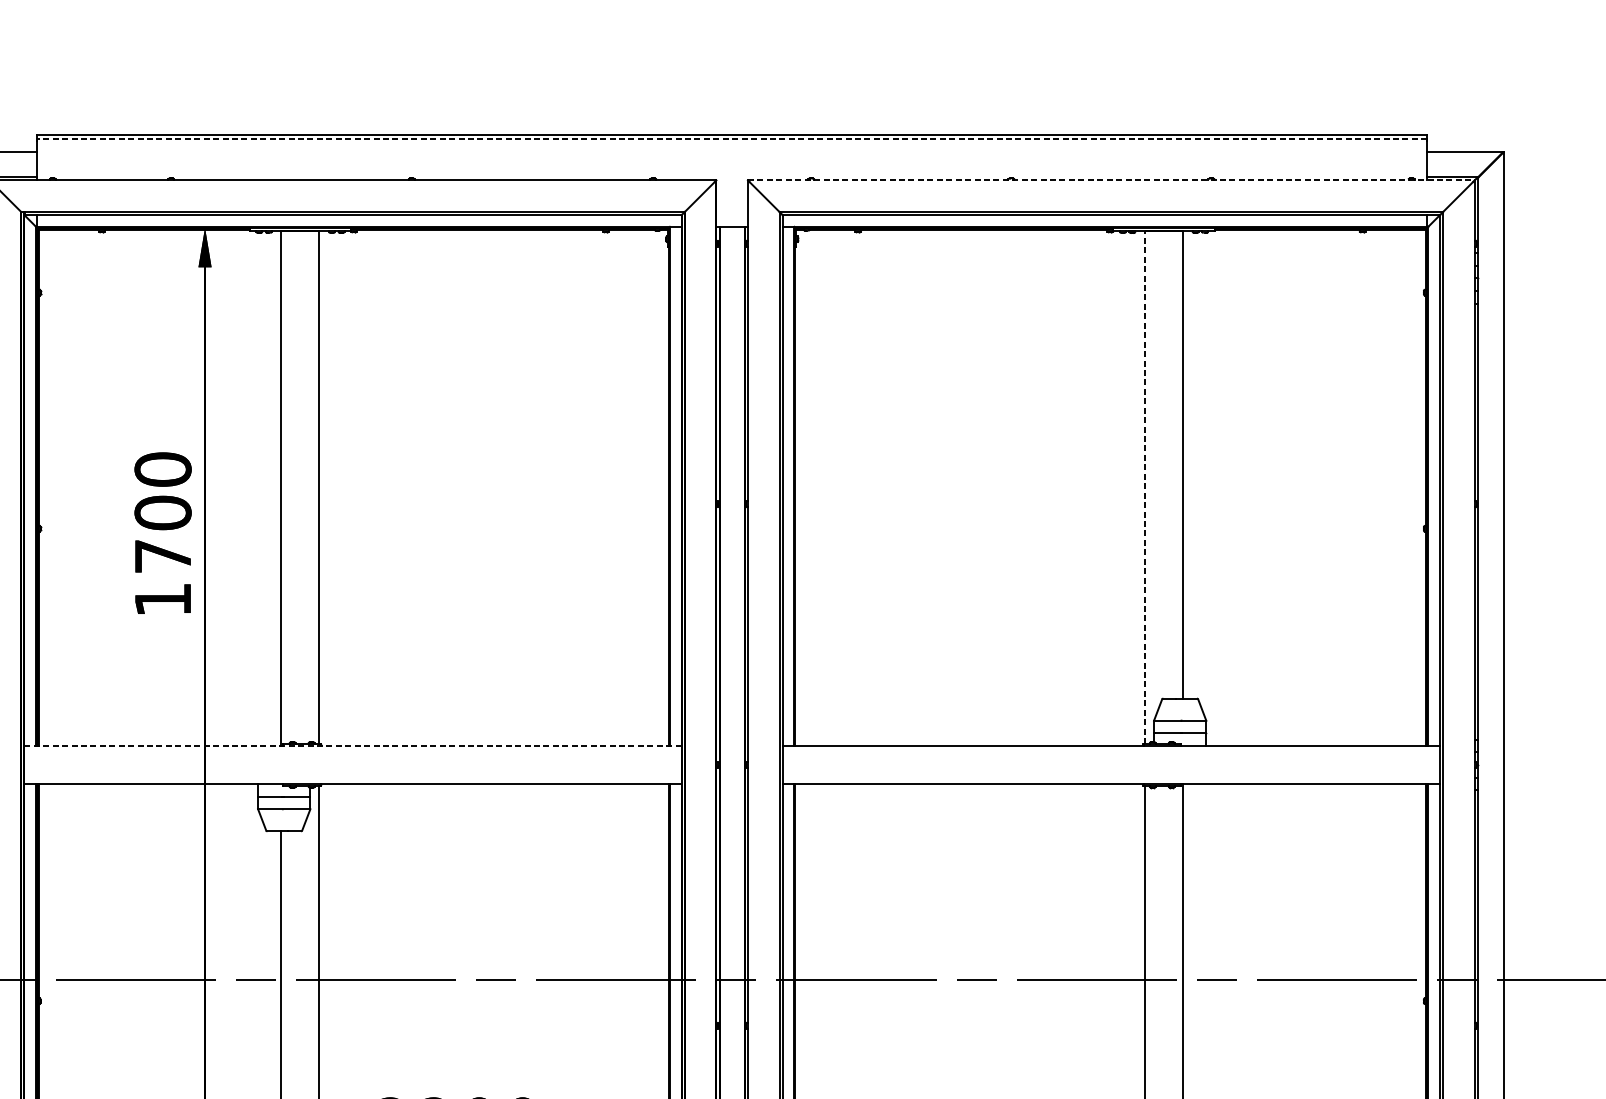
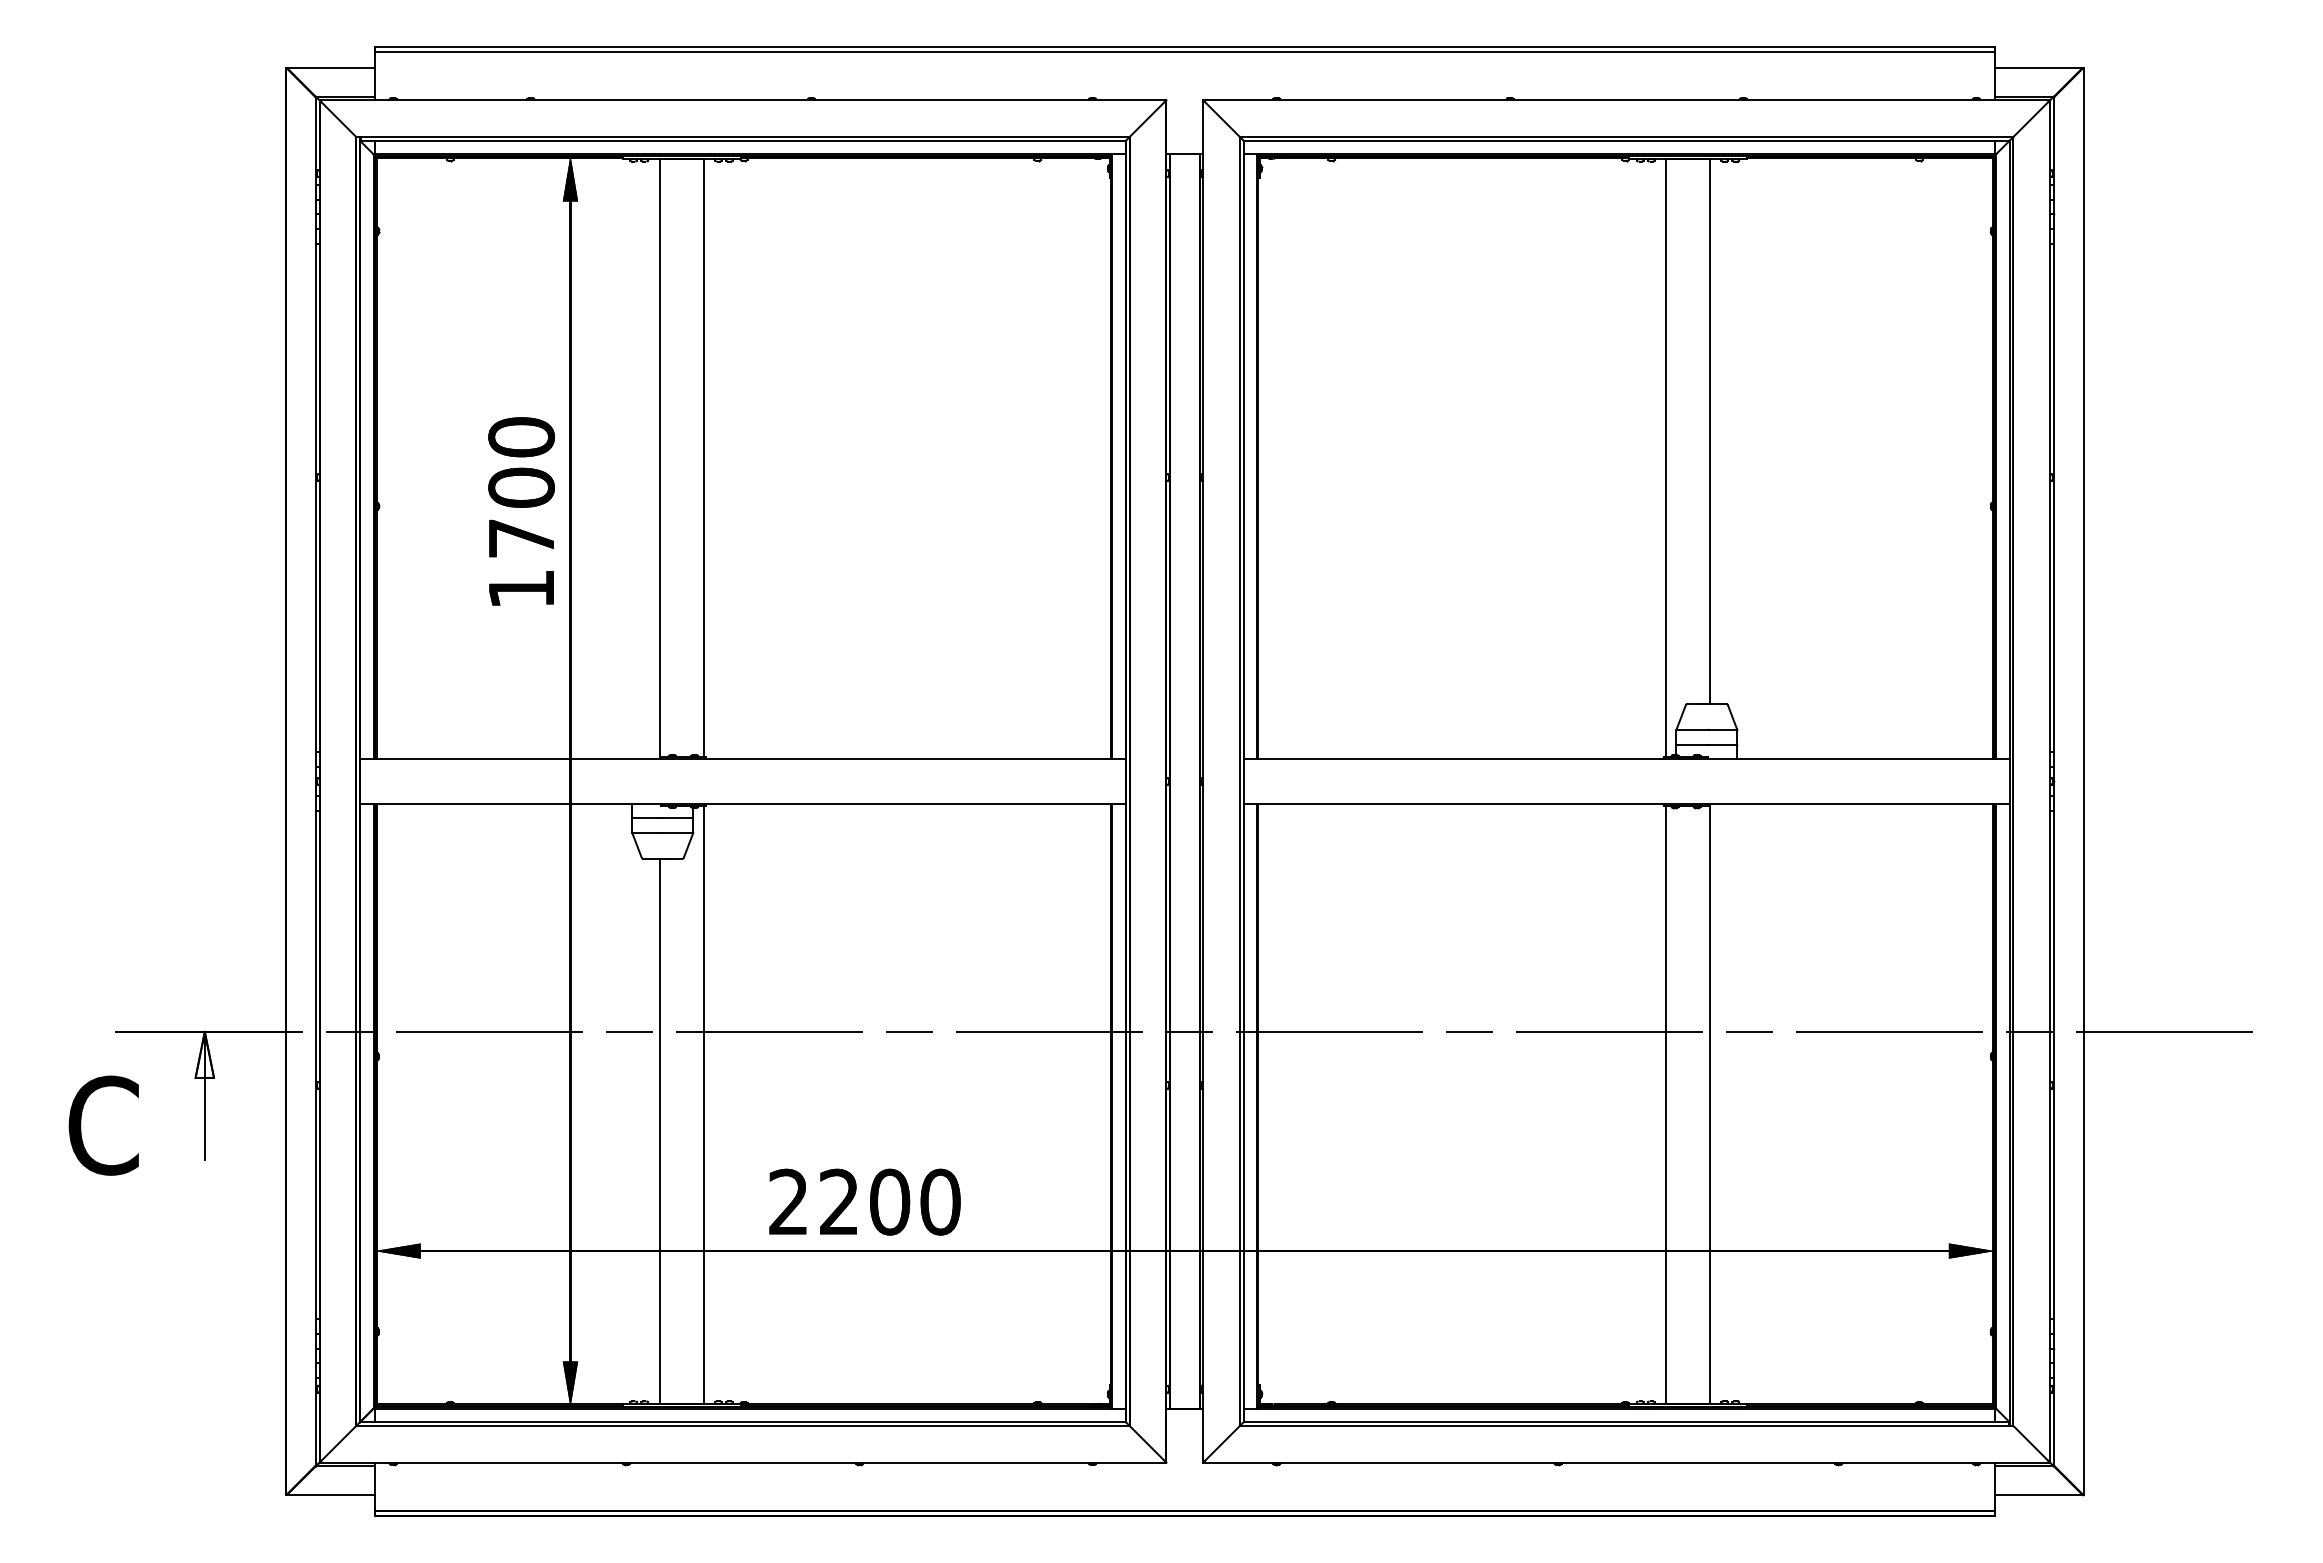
line: (731, 139) -> (1184, 52), dashed -> solid
line: (1112, 180) -> (1627, 100), dashed -> solid
line: (1144, 487) -> (1665, 458), dashed -> solid
line: (352, 746) -> (742, 759), dashed -> solid

